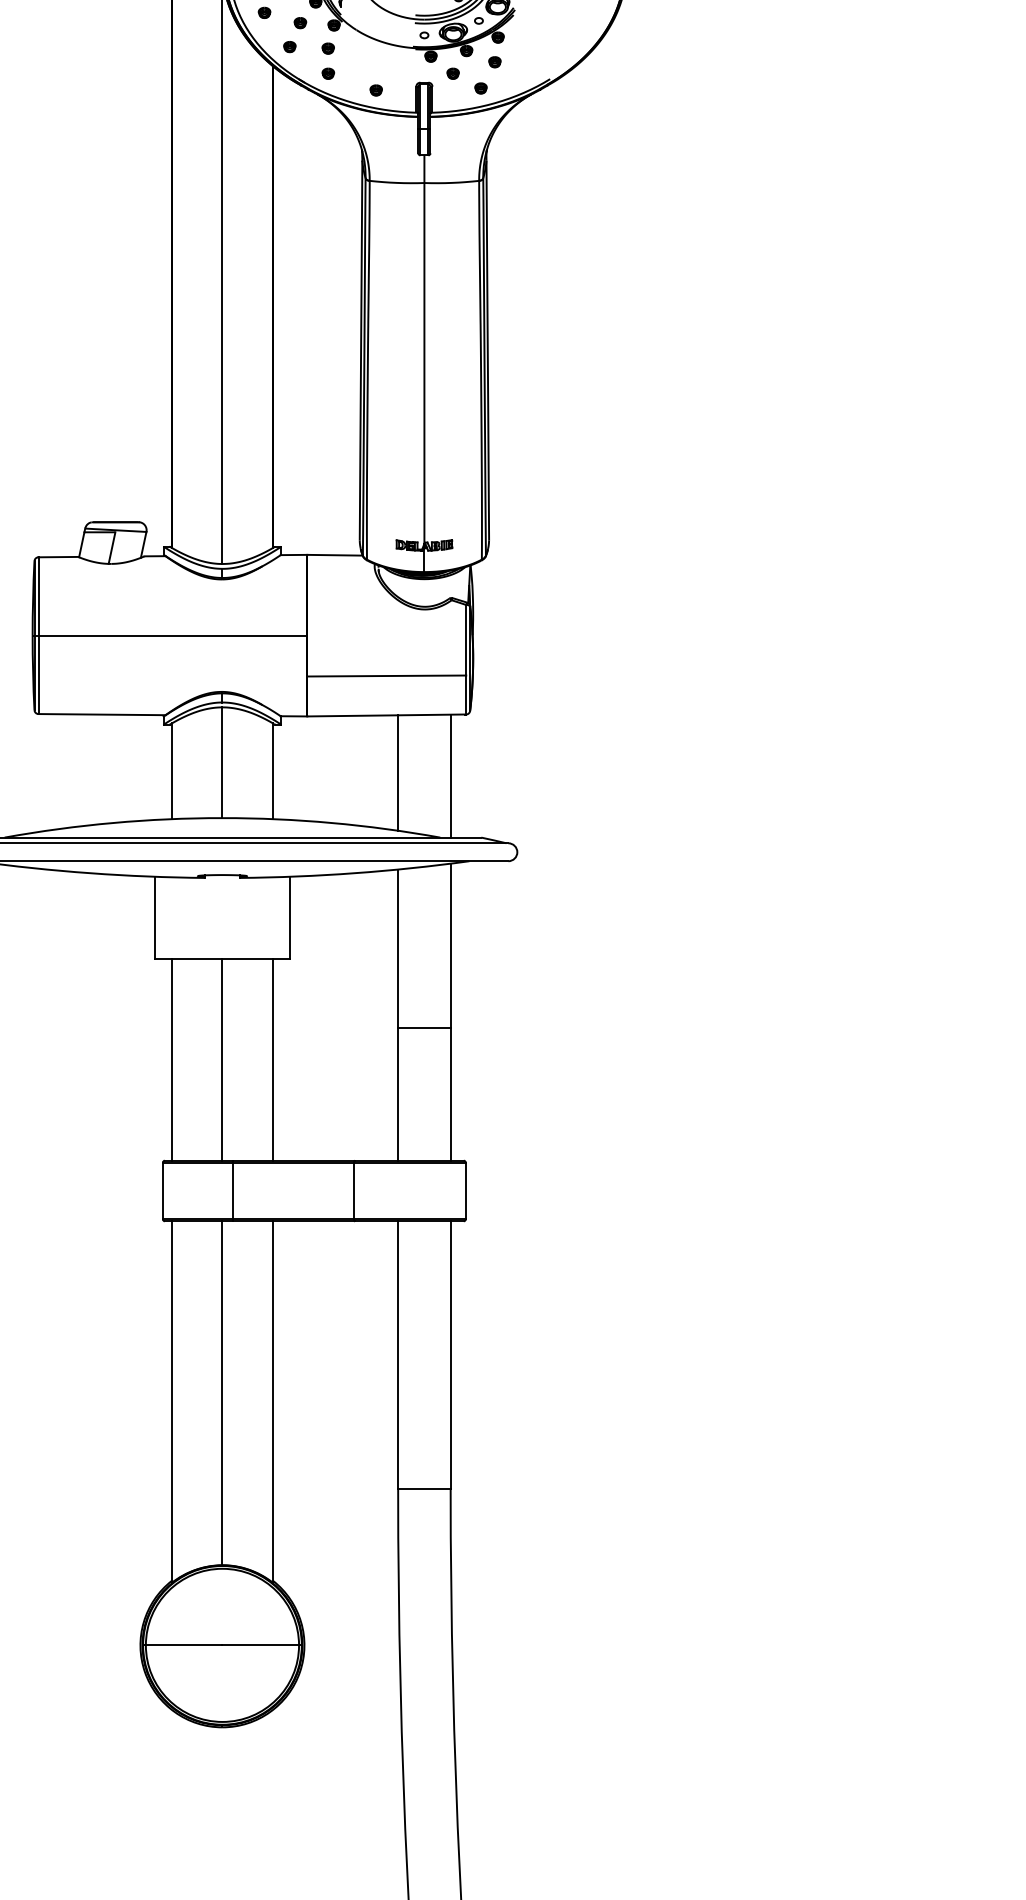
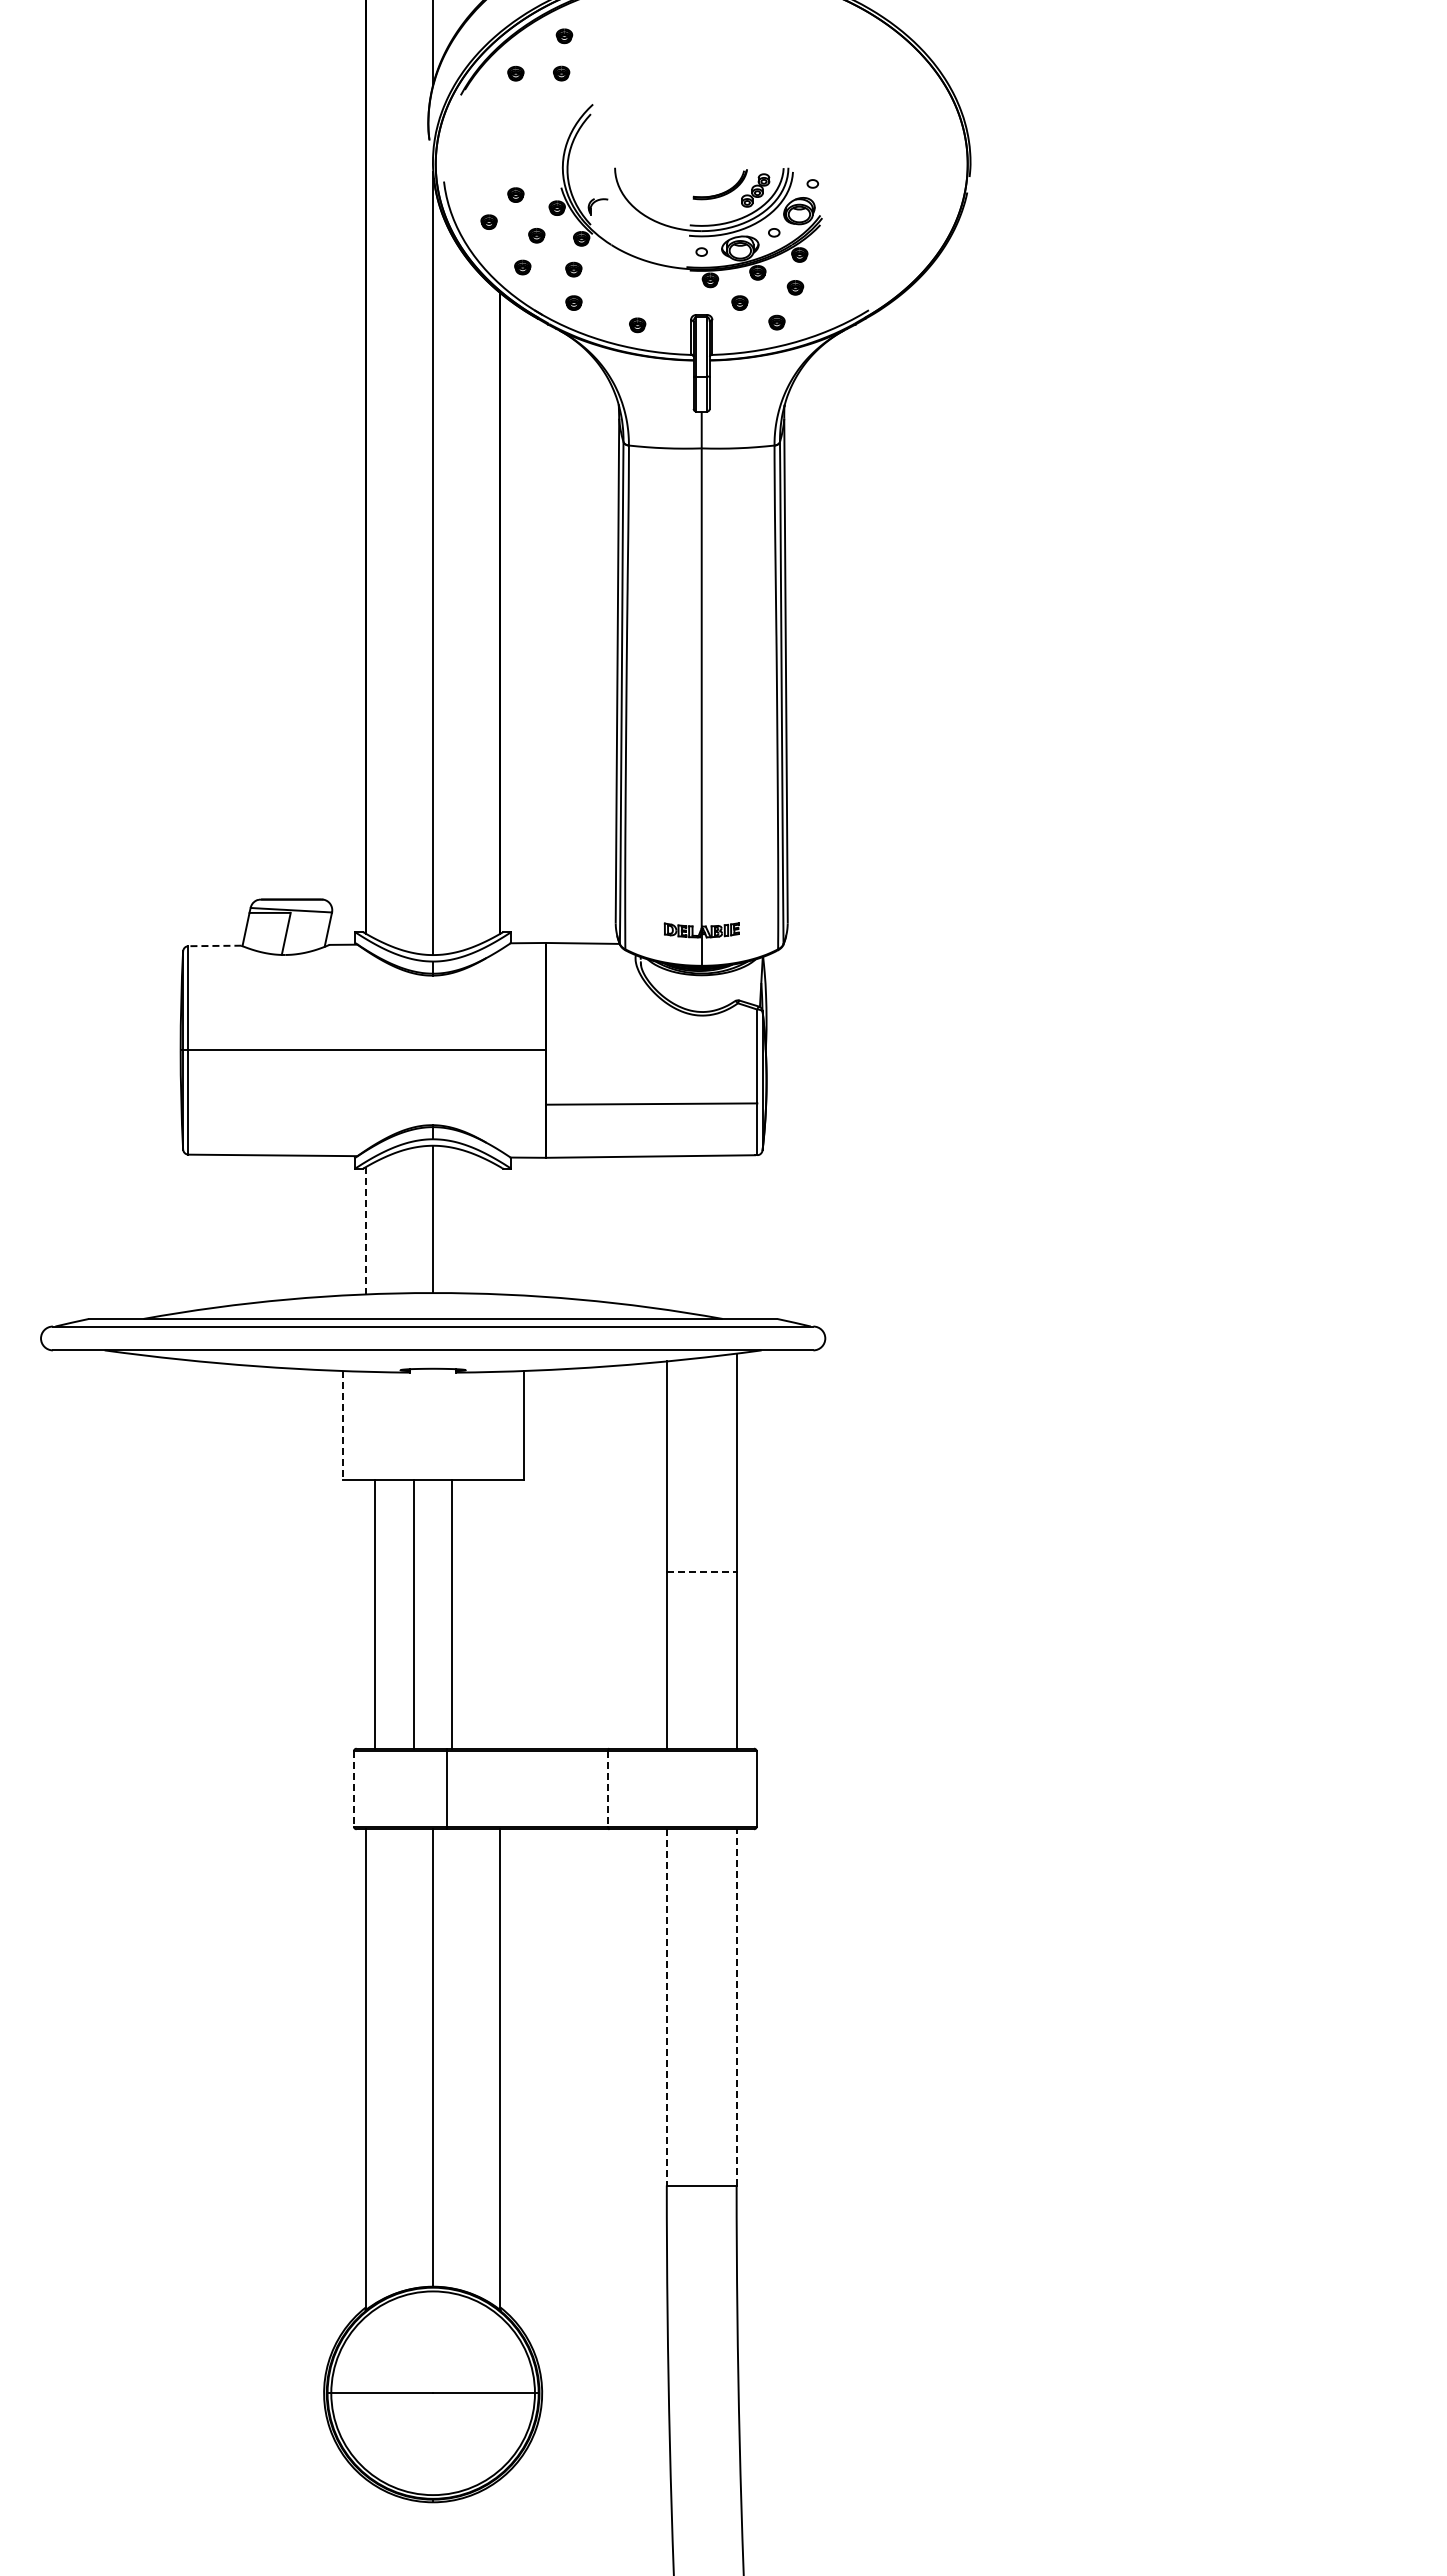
line: (58, 556) -> (214, 945), solid -> dashed
line: (171, 771) -> (365, 1230), solid -> dashed
line: (273, 771) -> (500, 1230), removed
line: (397, 772) -> (666, 1232), removed
line: (450, 775) -> (736, 1236), removed
line: (154, 917) -> (342, 1425), solid -> dashed
line: (424, 1028) -> (701, 1572), solid -> dashed
line: (171, 1059) -> (413, 1614), moved
line: (222, 1059) -> (375, 1614), moved
line: (273, 1059) -> (452, 1614), moved
line: (162, 1190) -> (353, 1788), solid -> dashed
line: (354, 1190) -> (608, 1788), solid -> dashed
line: (450, 1354) -> (736, 2006), solid -> dashed
line: (397, 1355) -> (666, 2007), solid -> dashed

